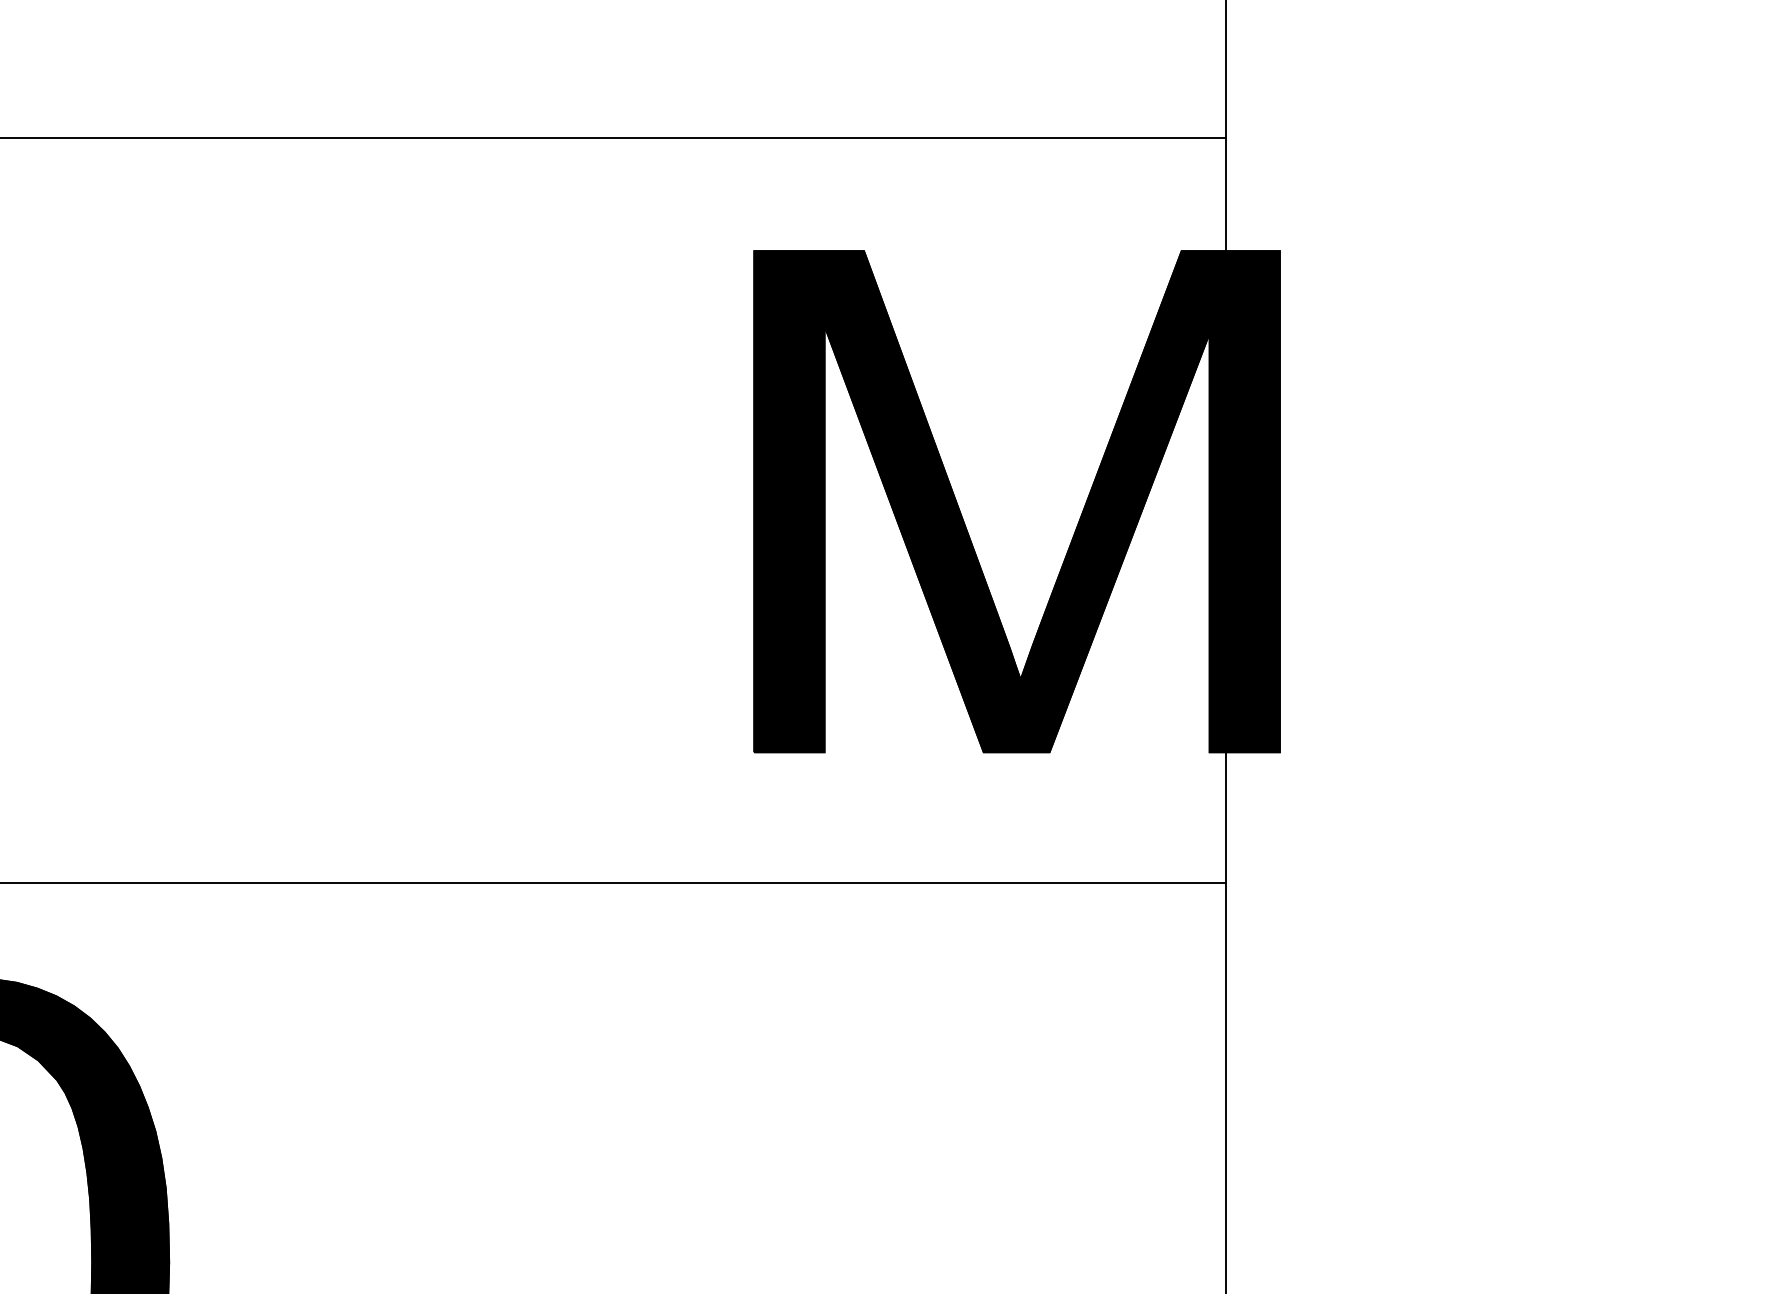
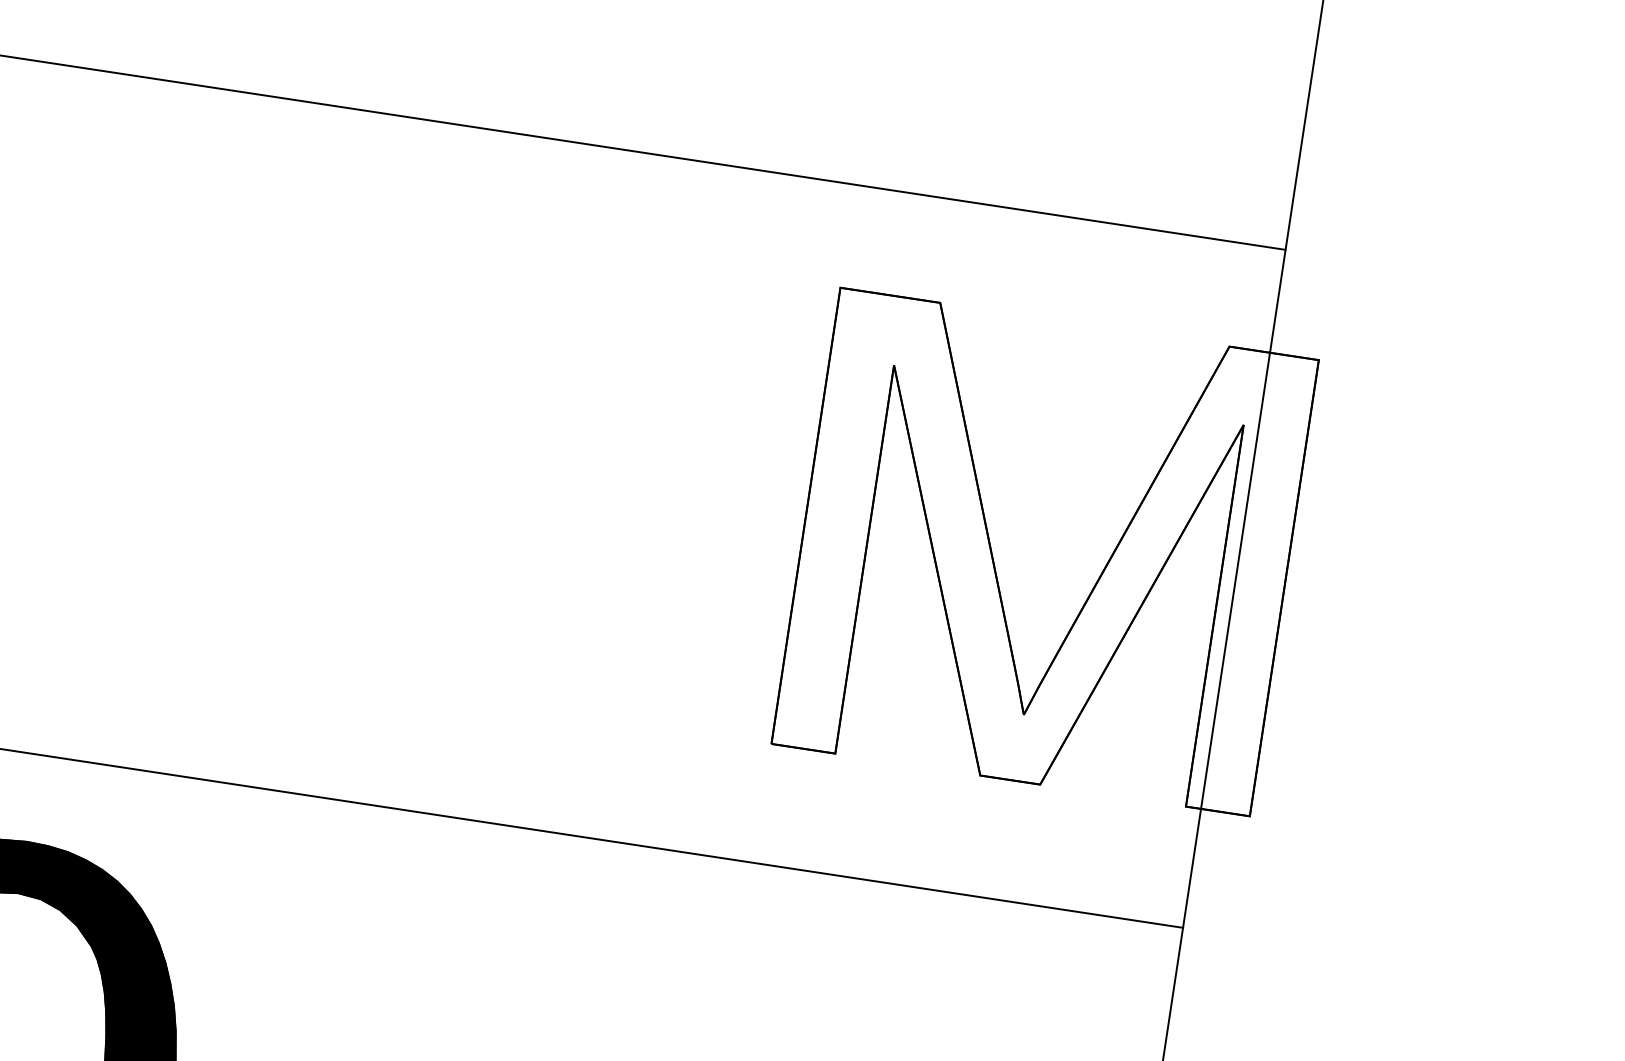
fill: (1016, 501) -> (1044, 551), removed

